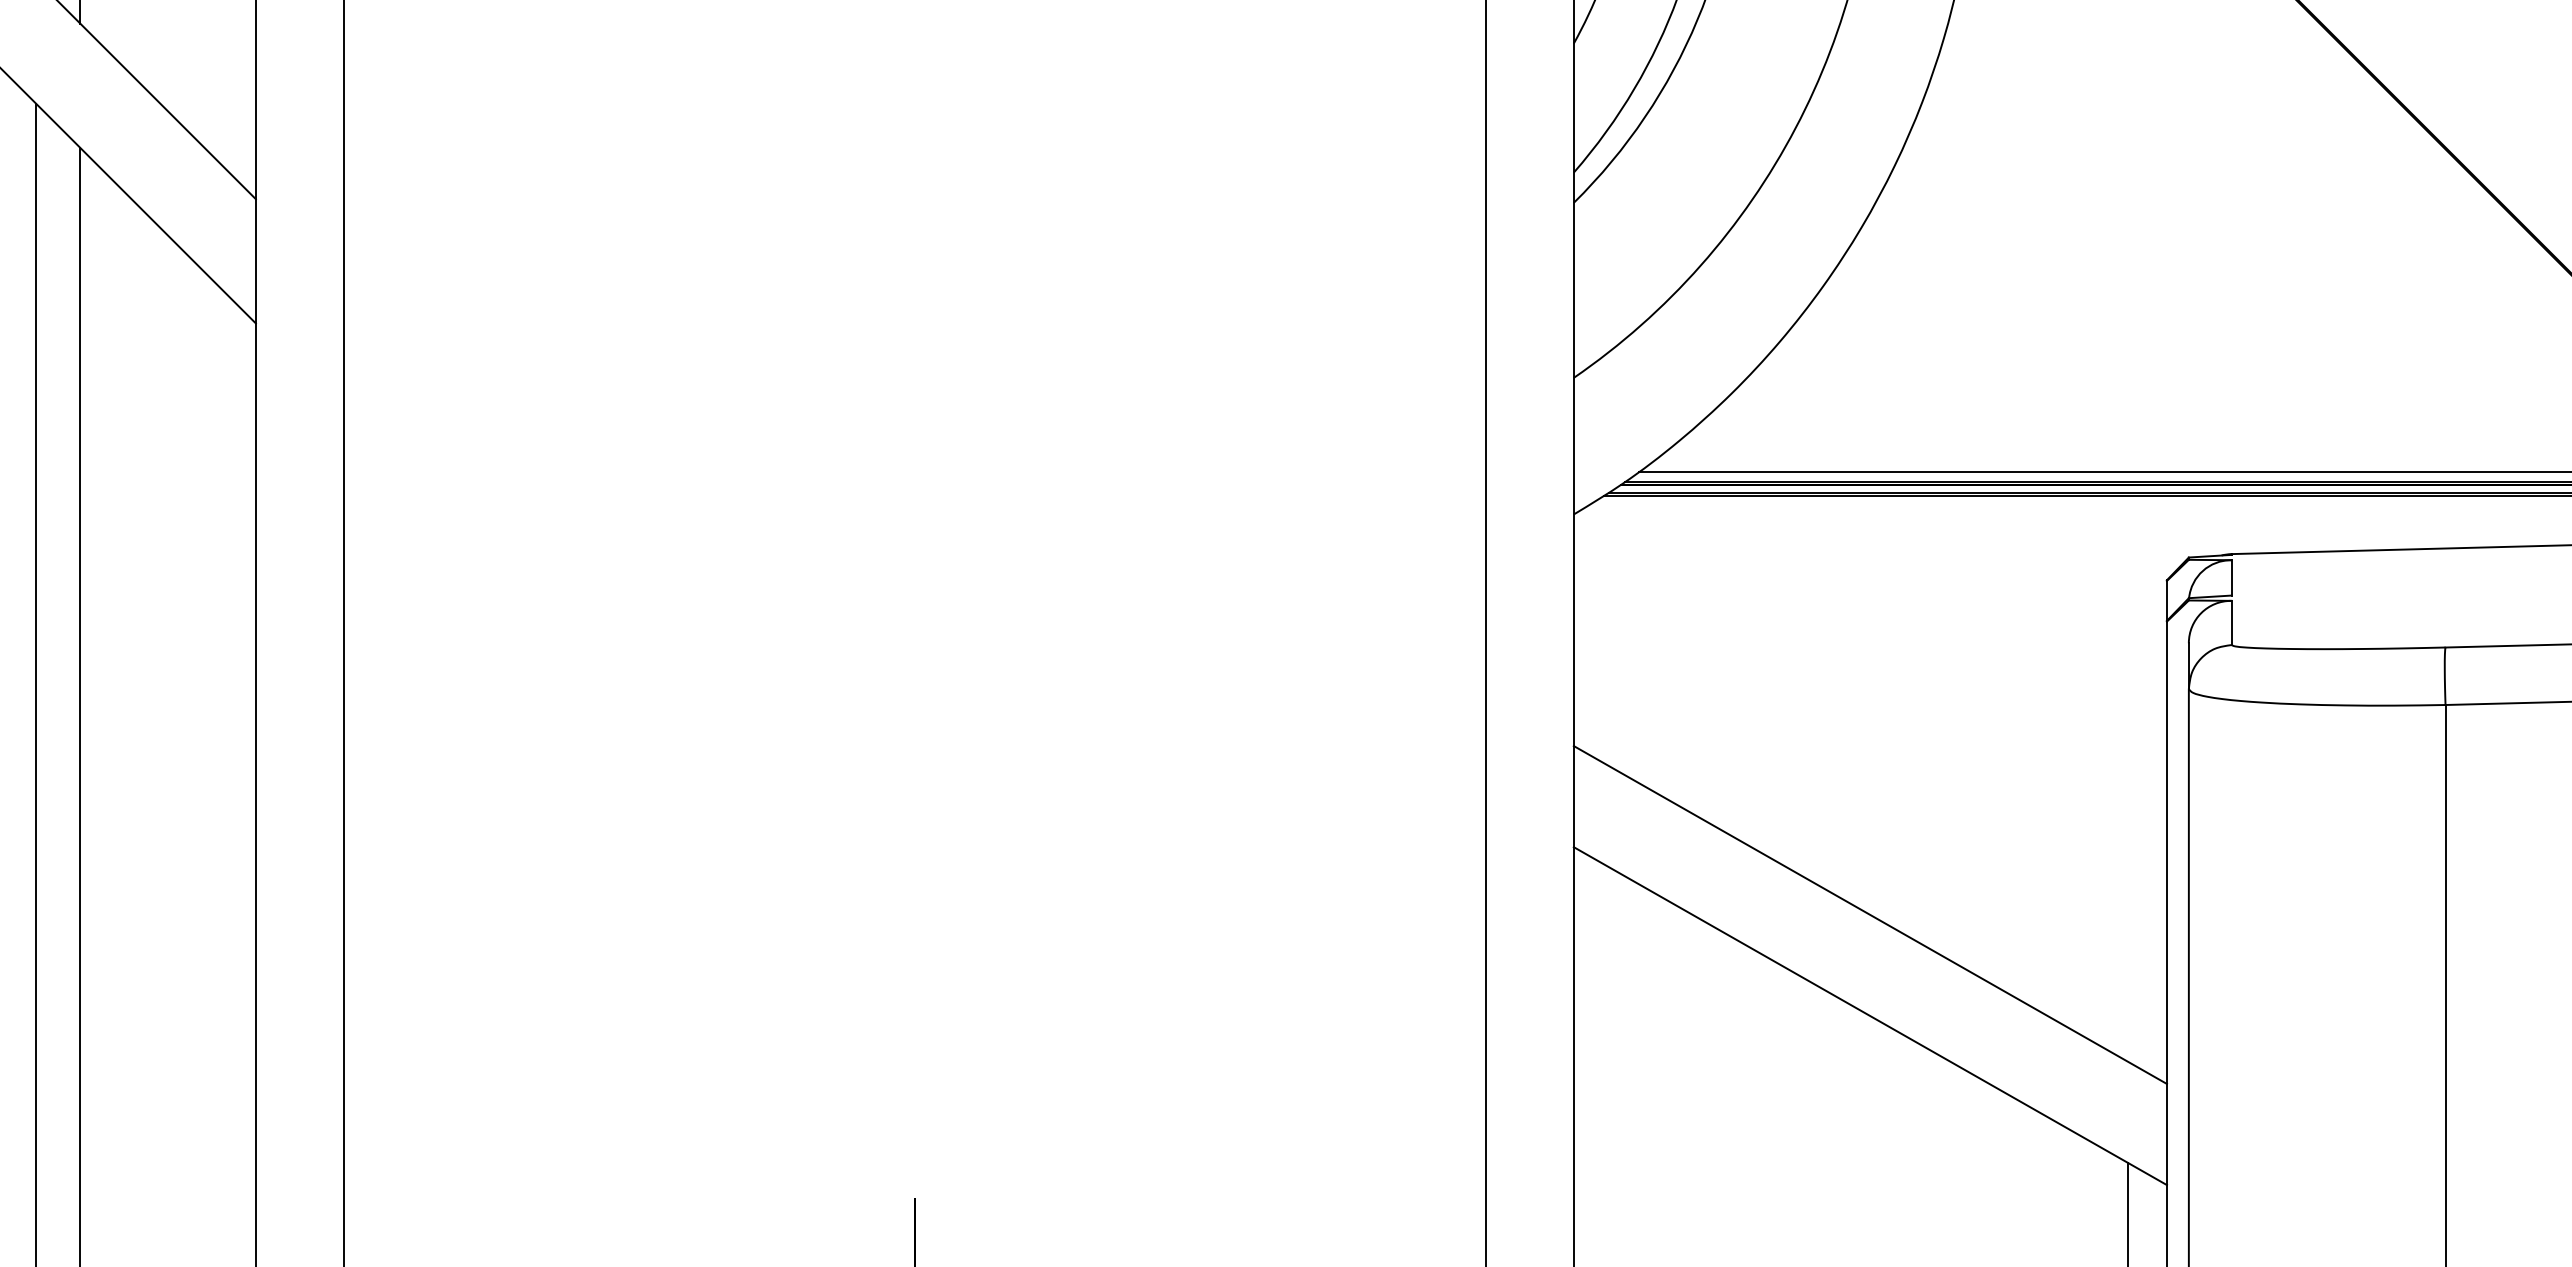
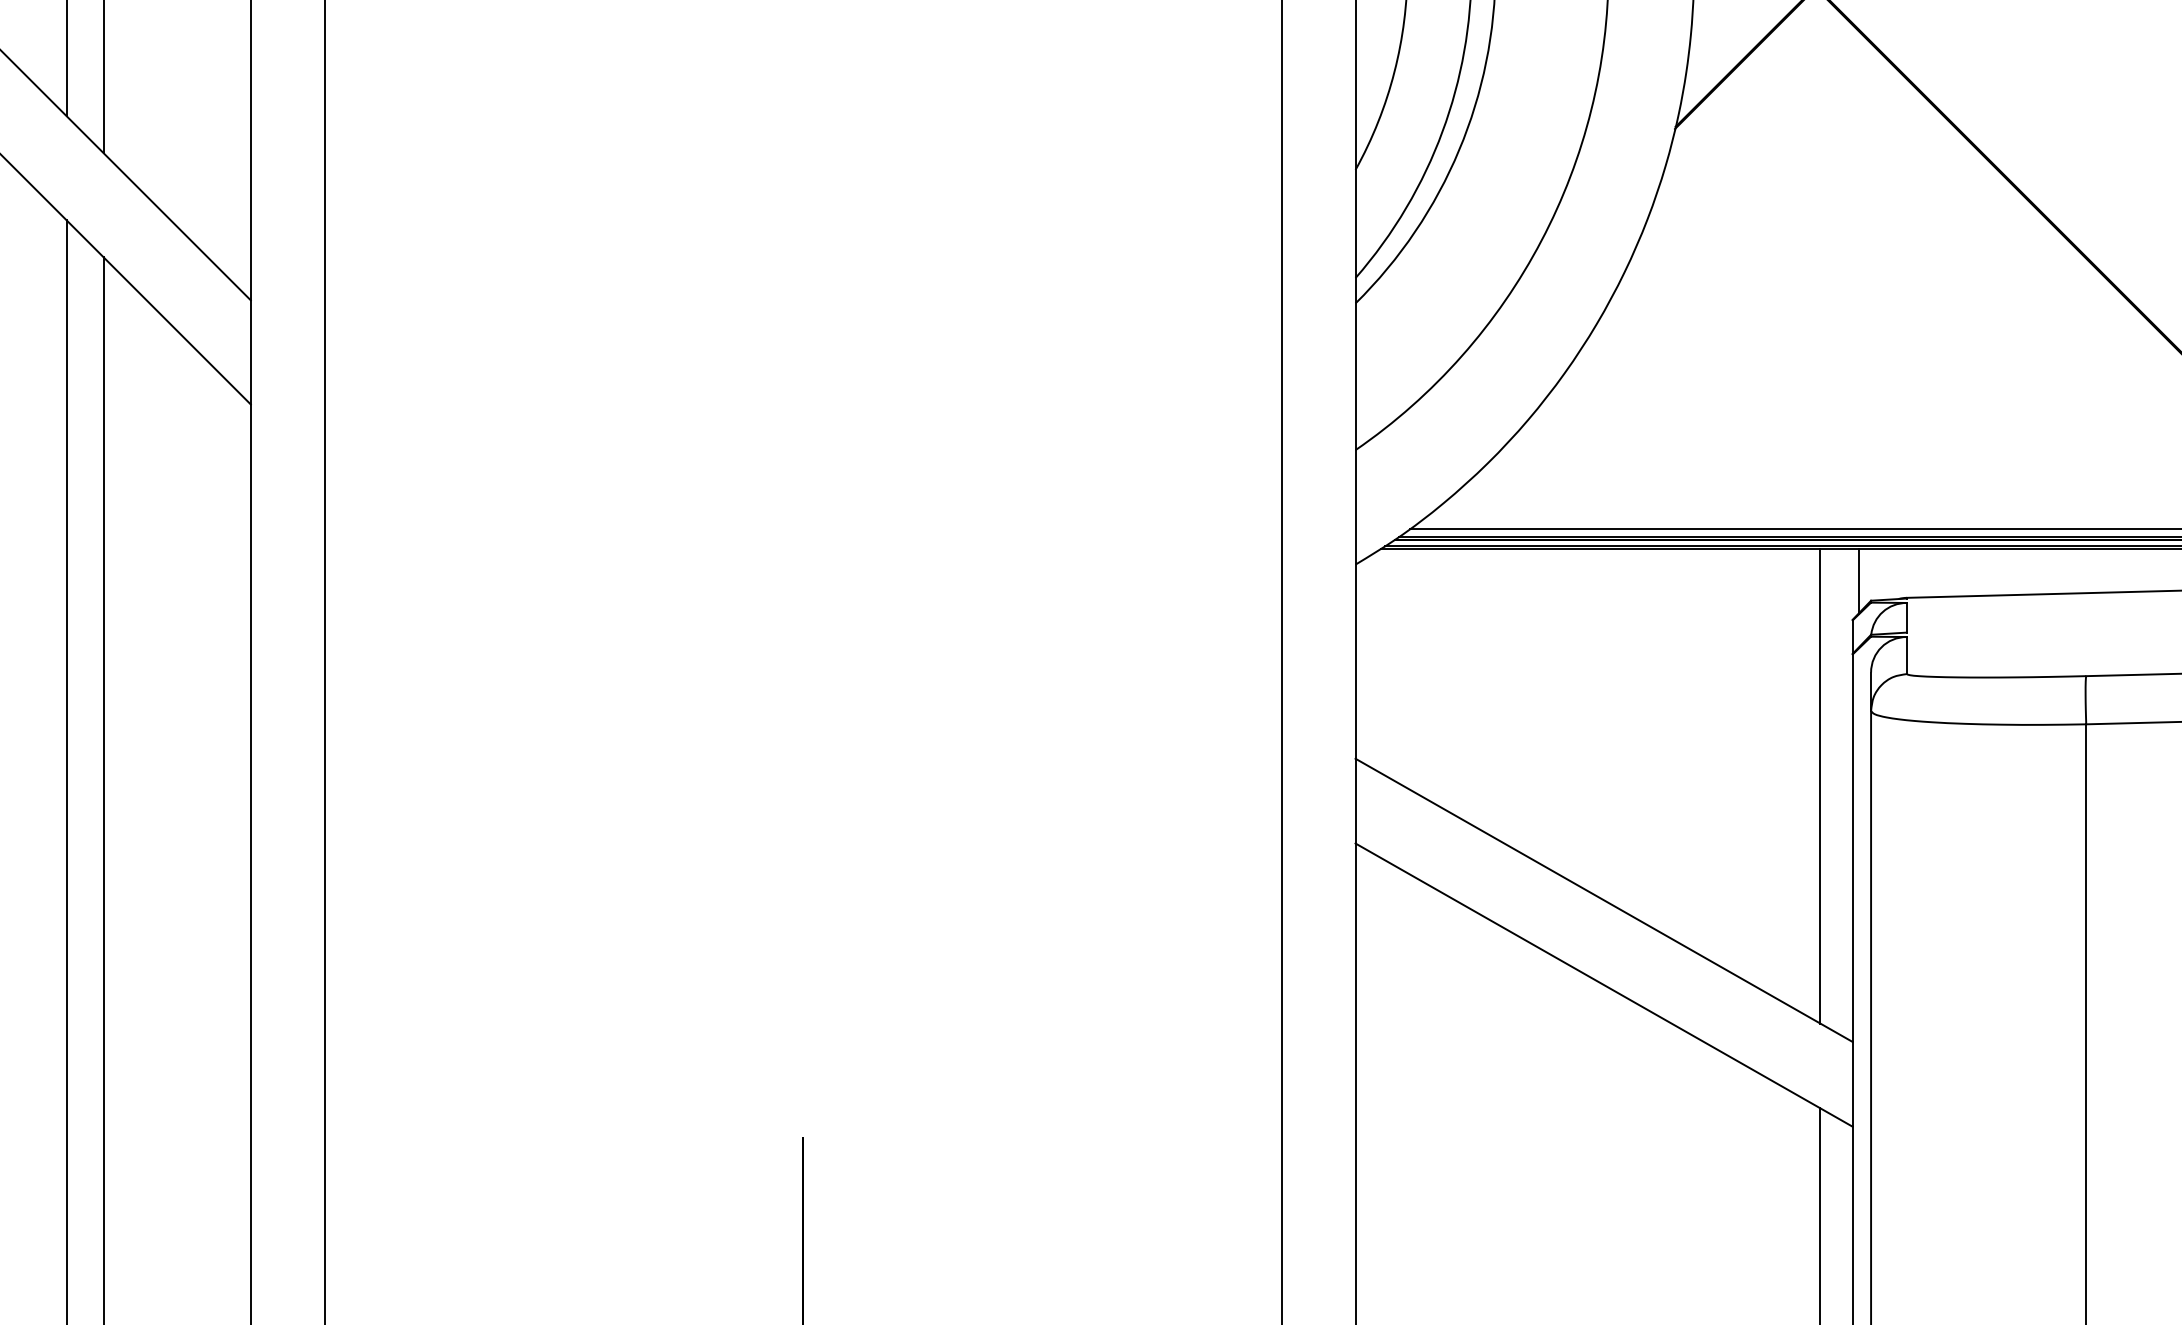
line: (2173, 533) -> (1858, 580), added
line: (2128, 777) -> (1820, 785), added

